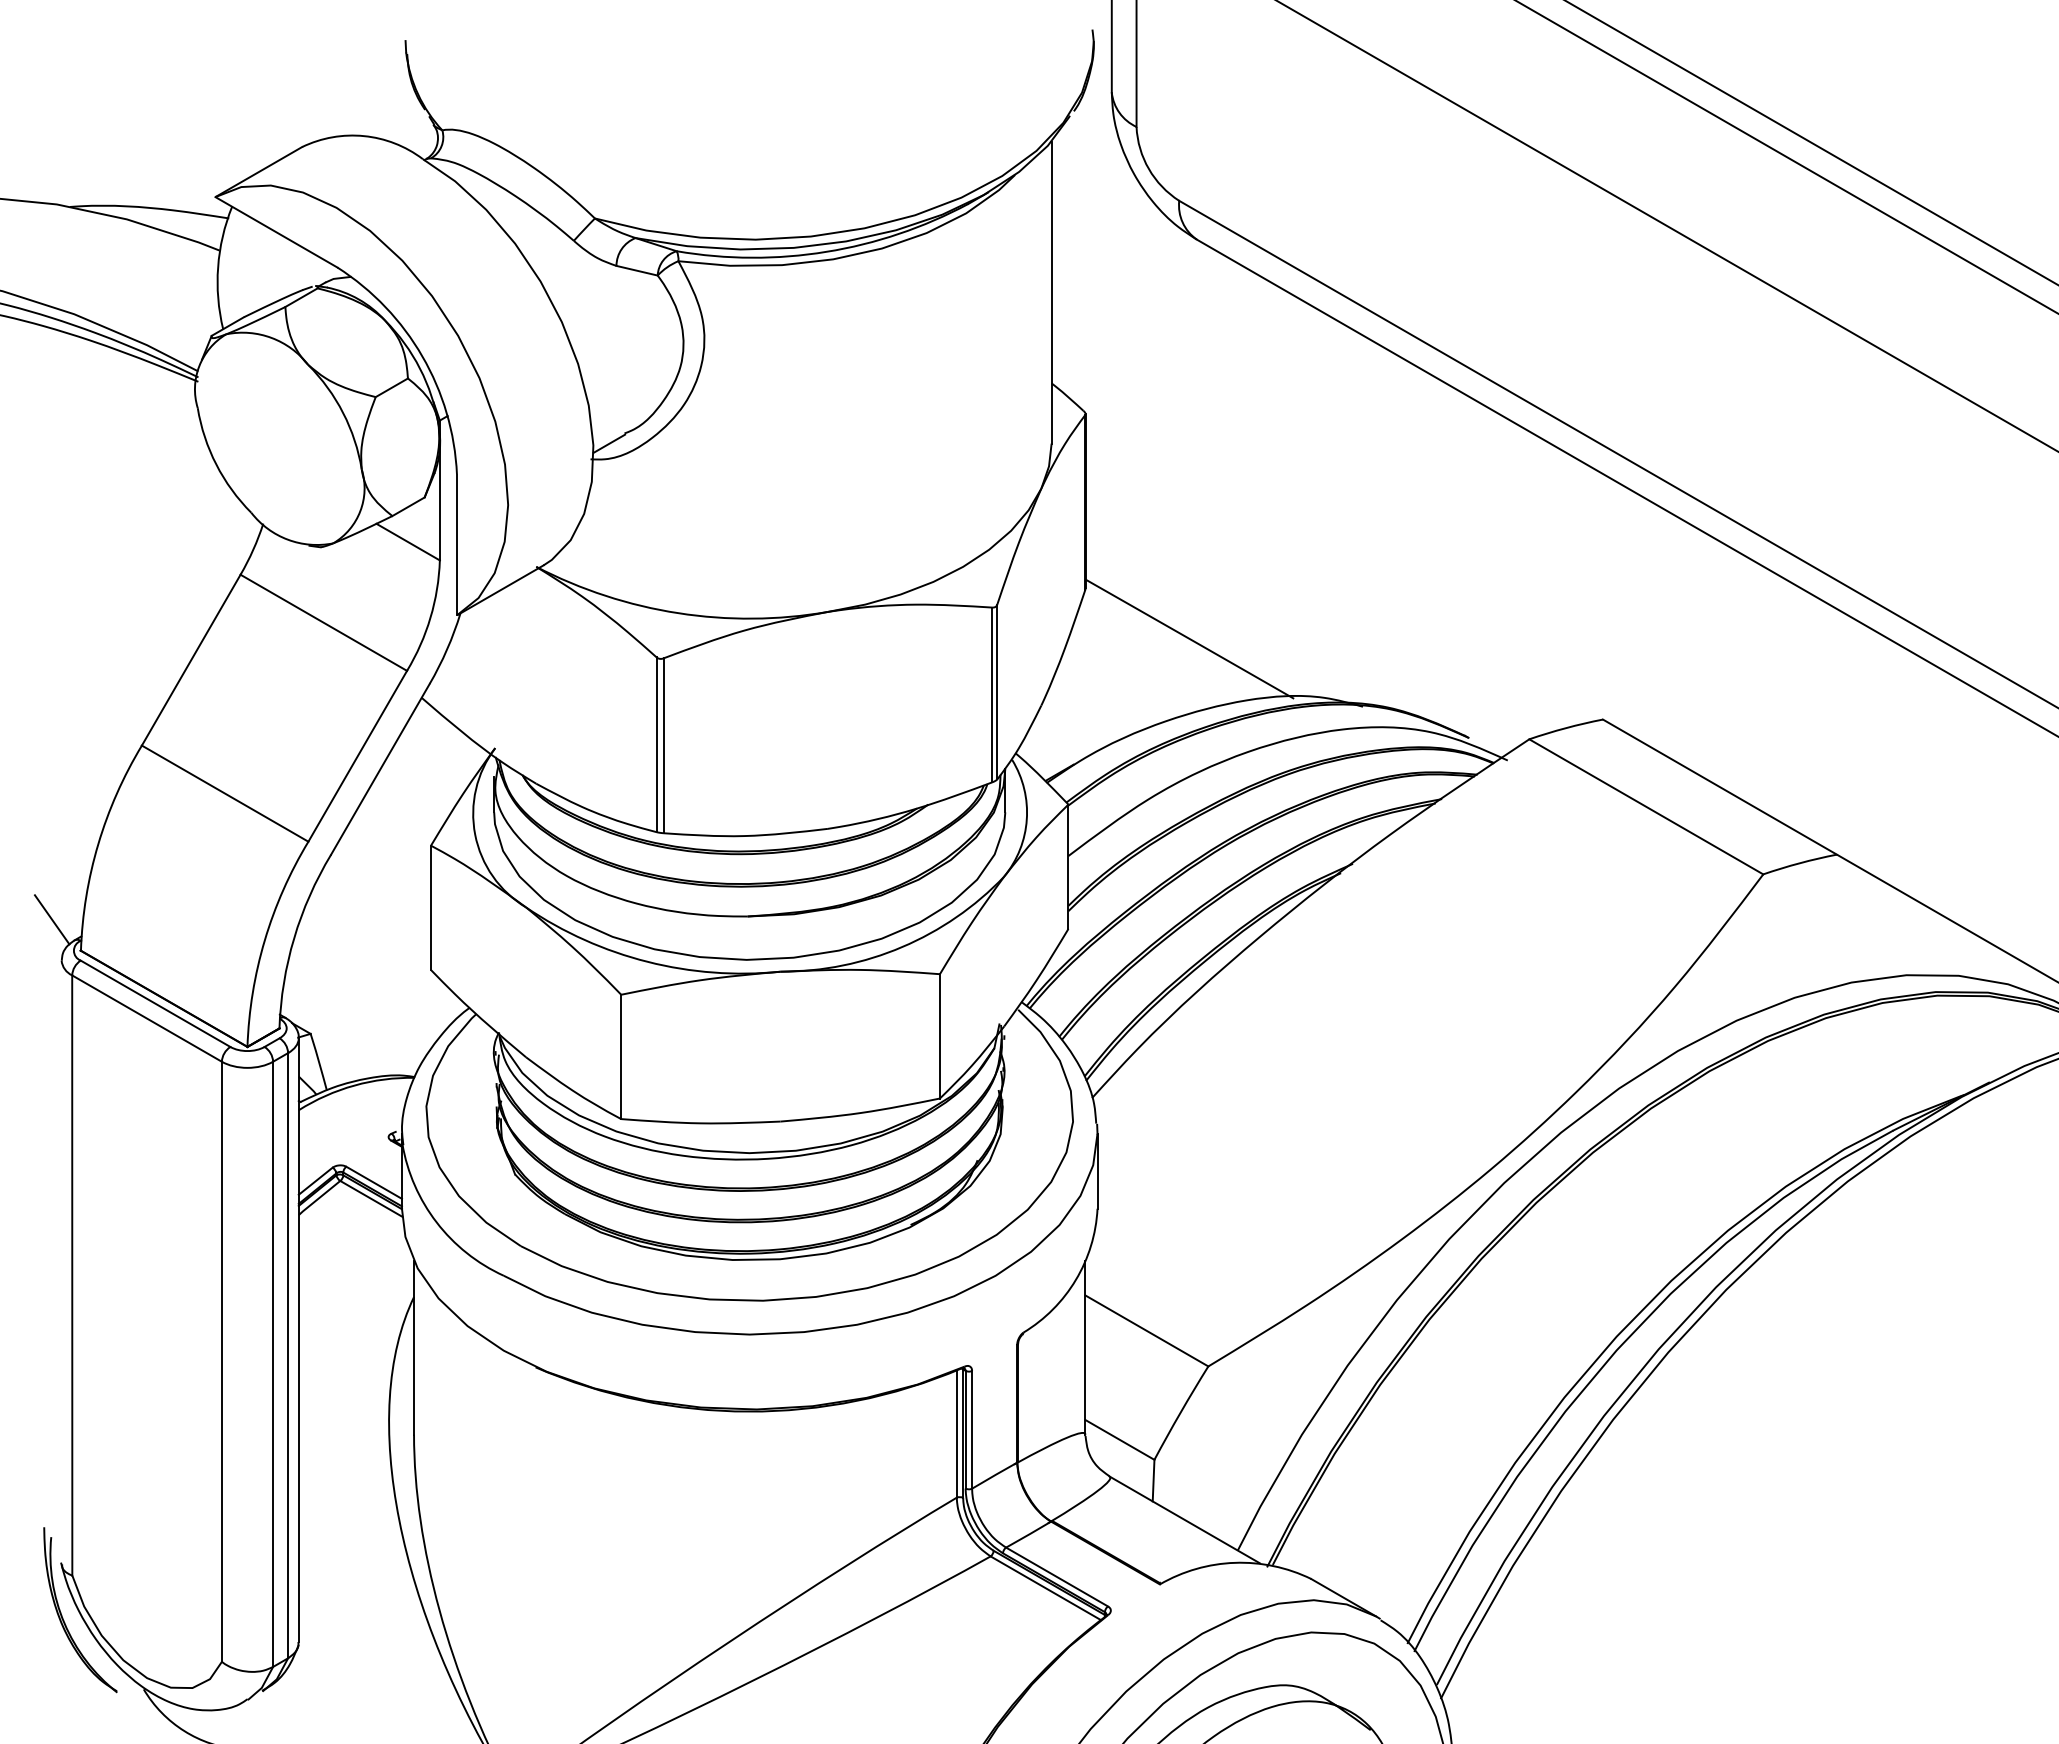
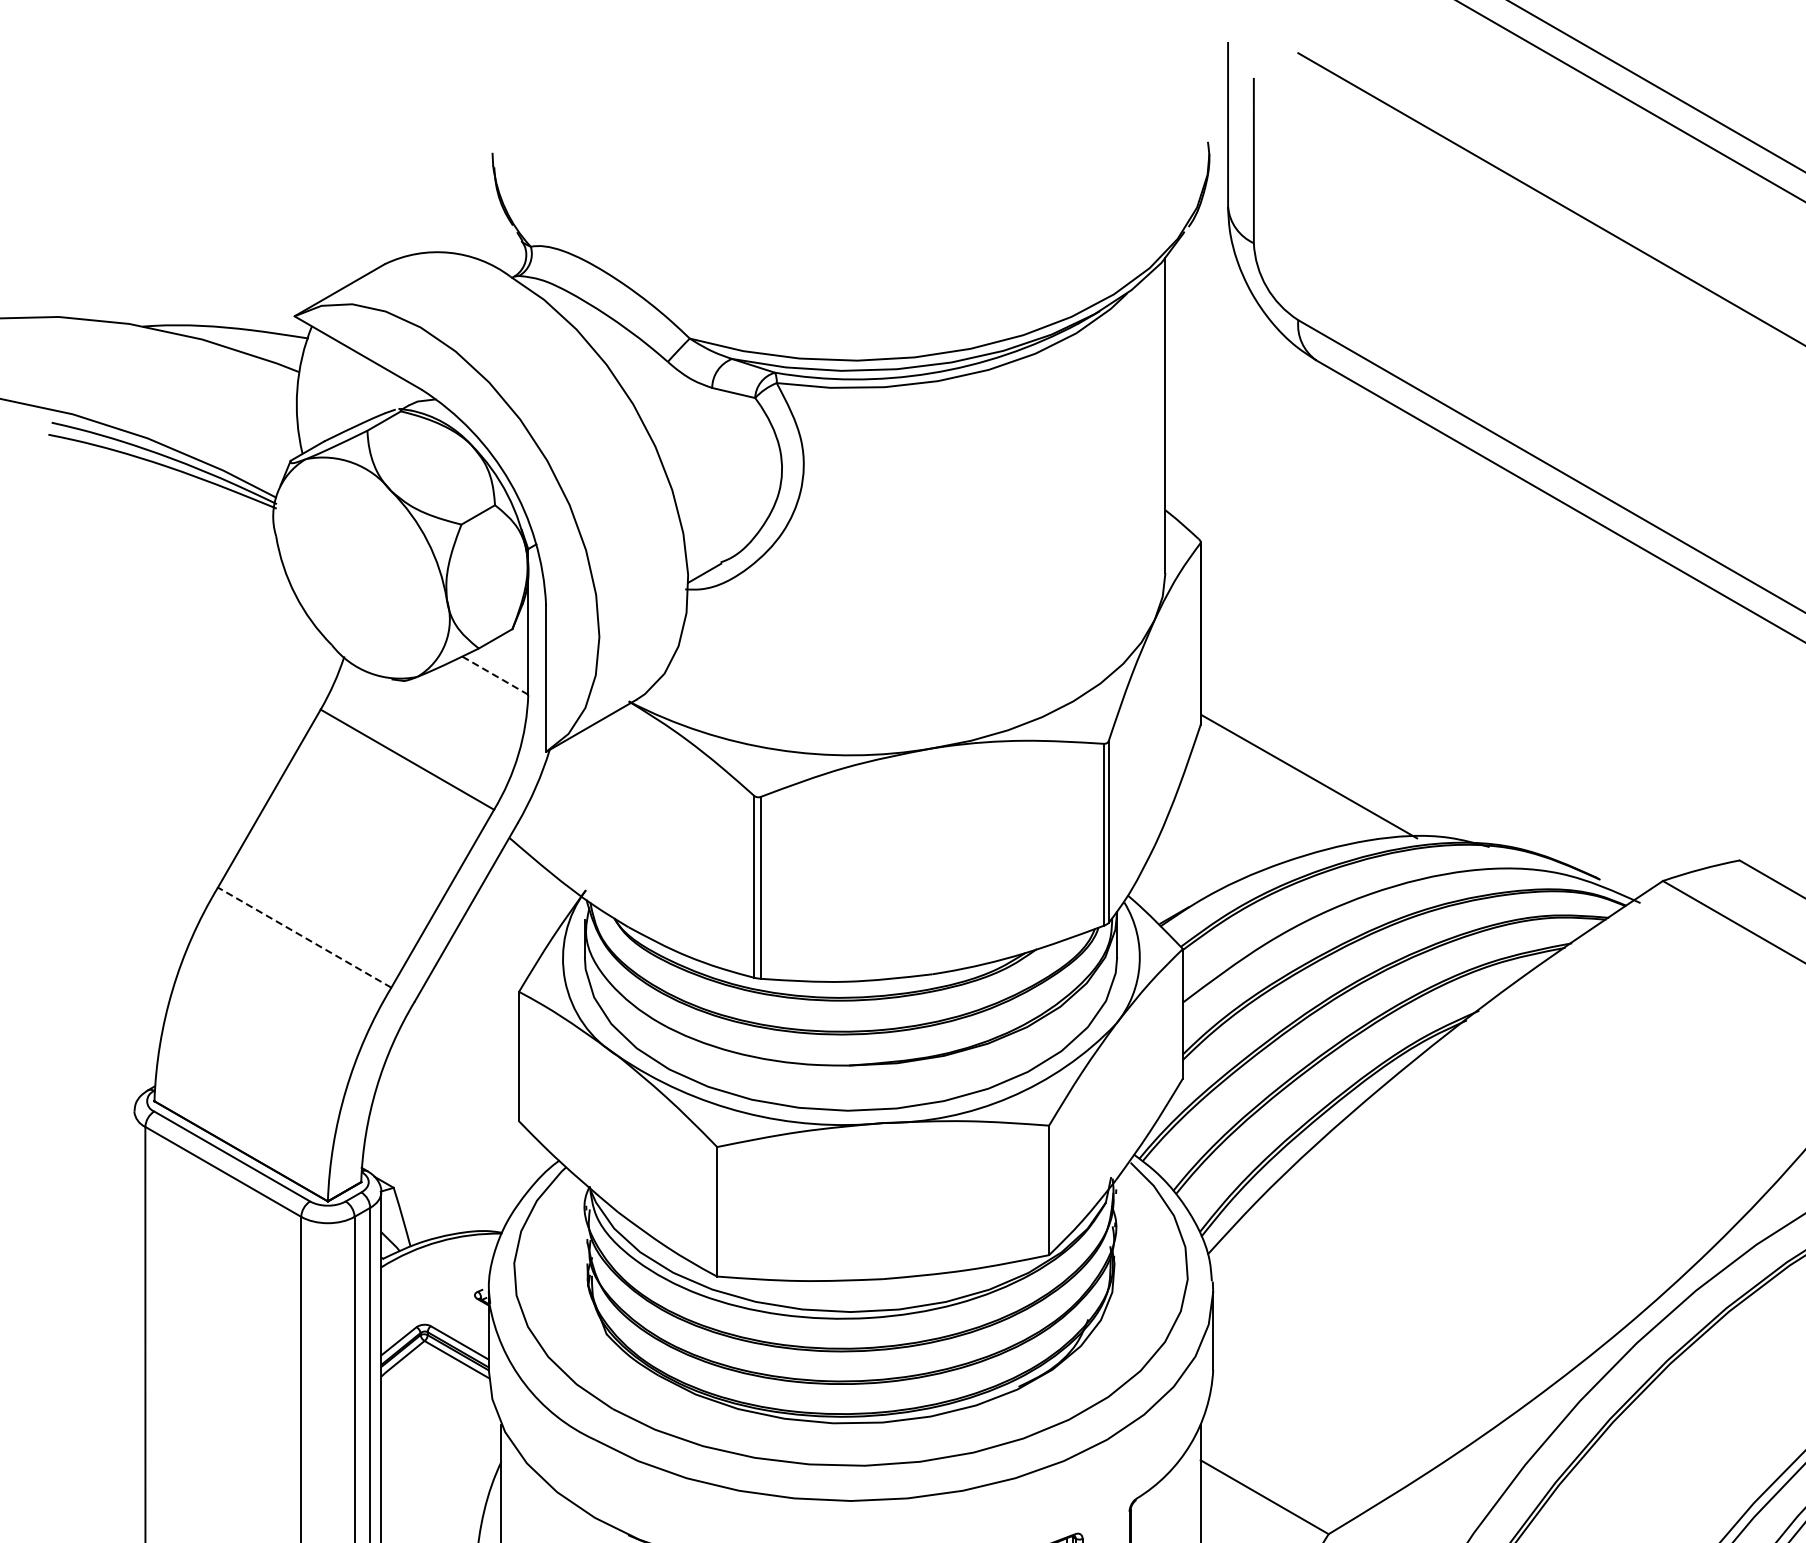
line: (408, 542) -> (495, 676), solid -> dashed
line: (224, 793) -> (303, 937), solid -> dashed
line: (51, 919) -> (123, 1068), removed

